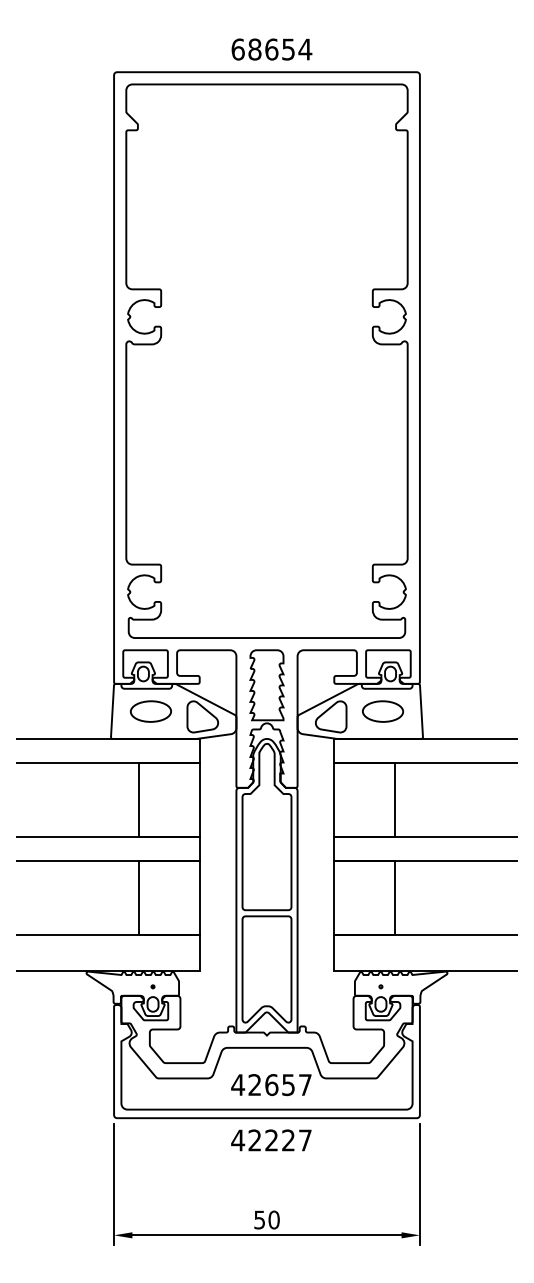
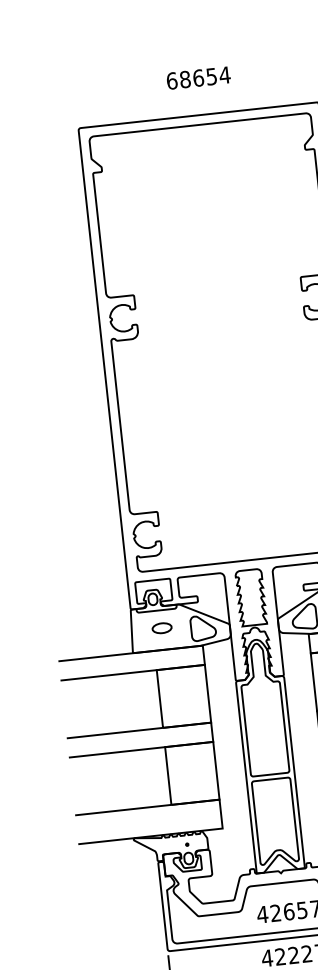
text: (271, 49) -> (198, 78), moved
part: (150, 711) -> (161, 628), size x0.6

